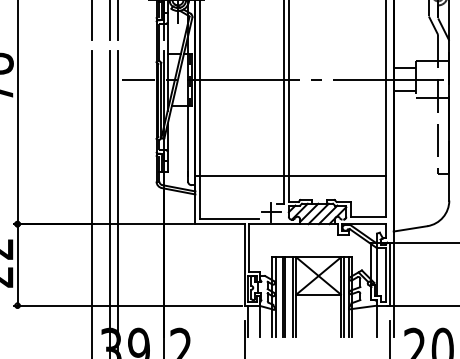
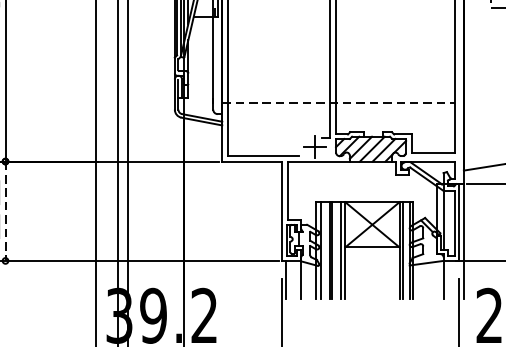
line: (291, 175) -> (339, 102), solid -> dashed
line: (17, 264) -> (5, 210), solid -> dashed

